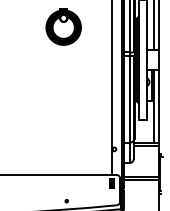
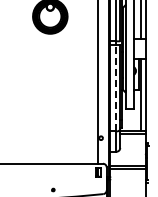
line: (129, 98) -> (116, 87), solid -> dashed

